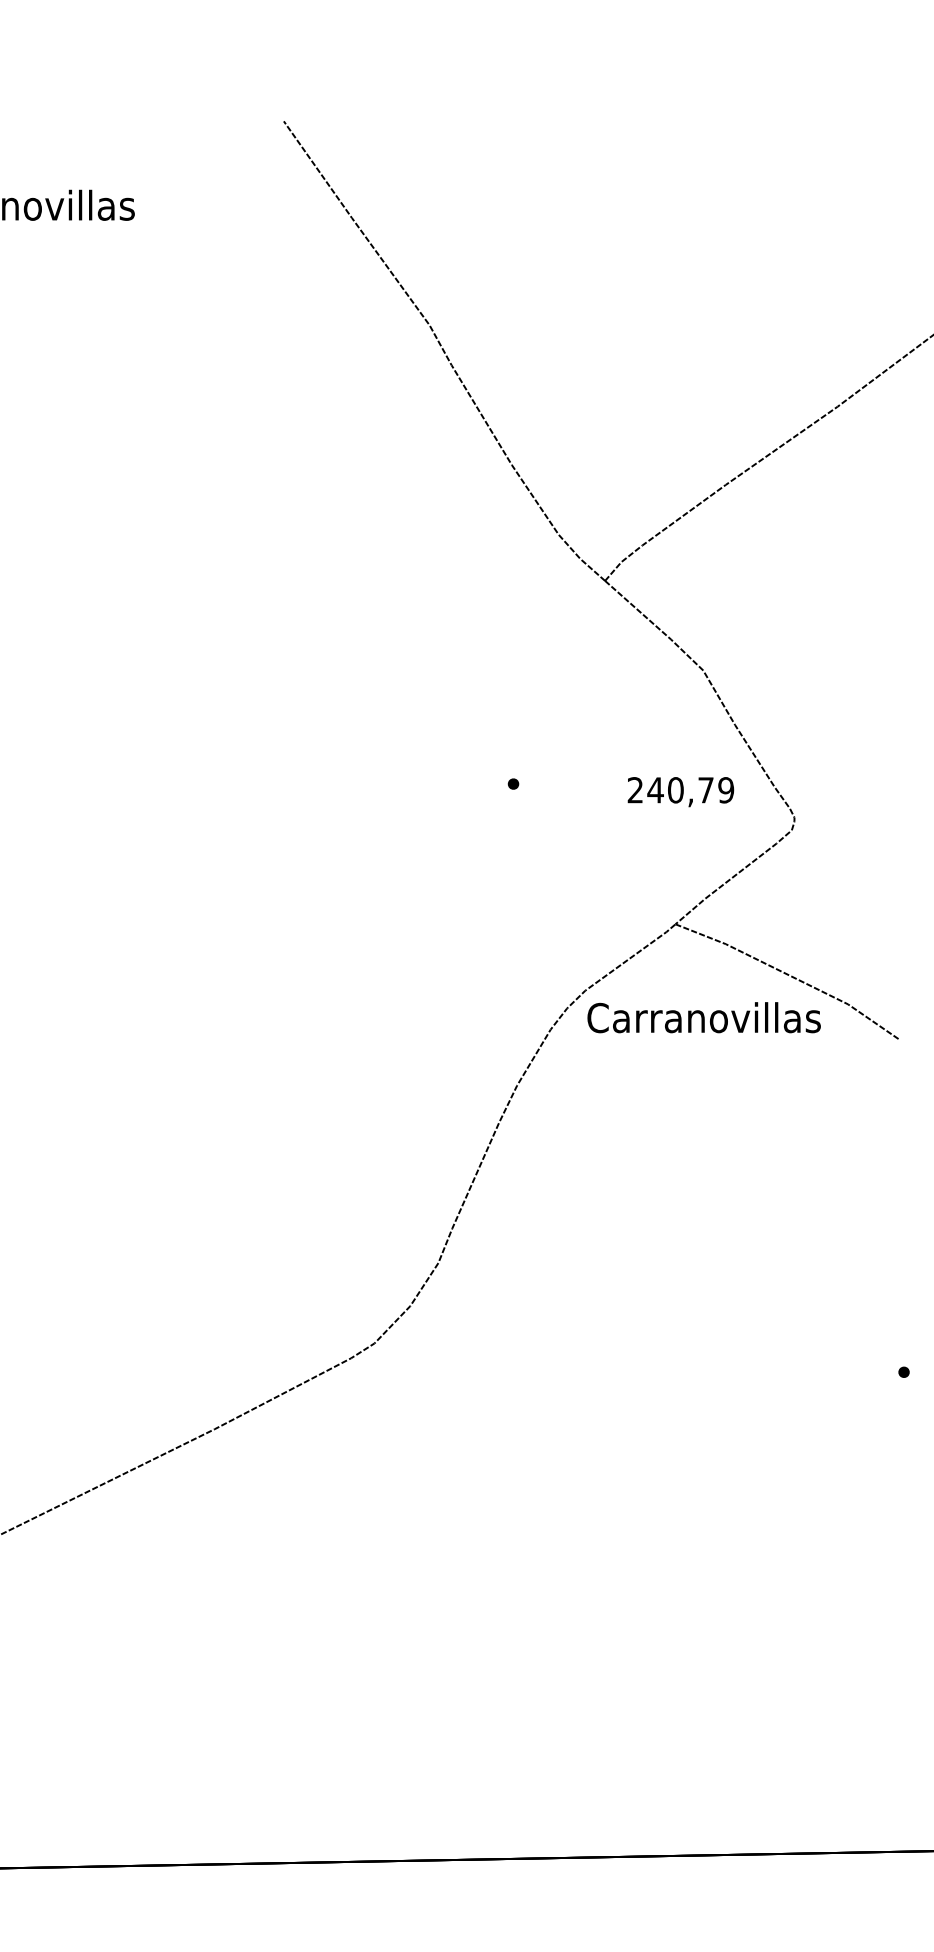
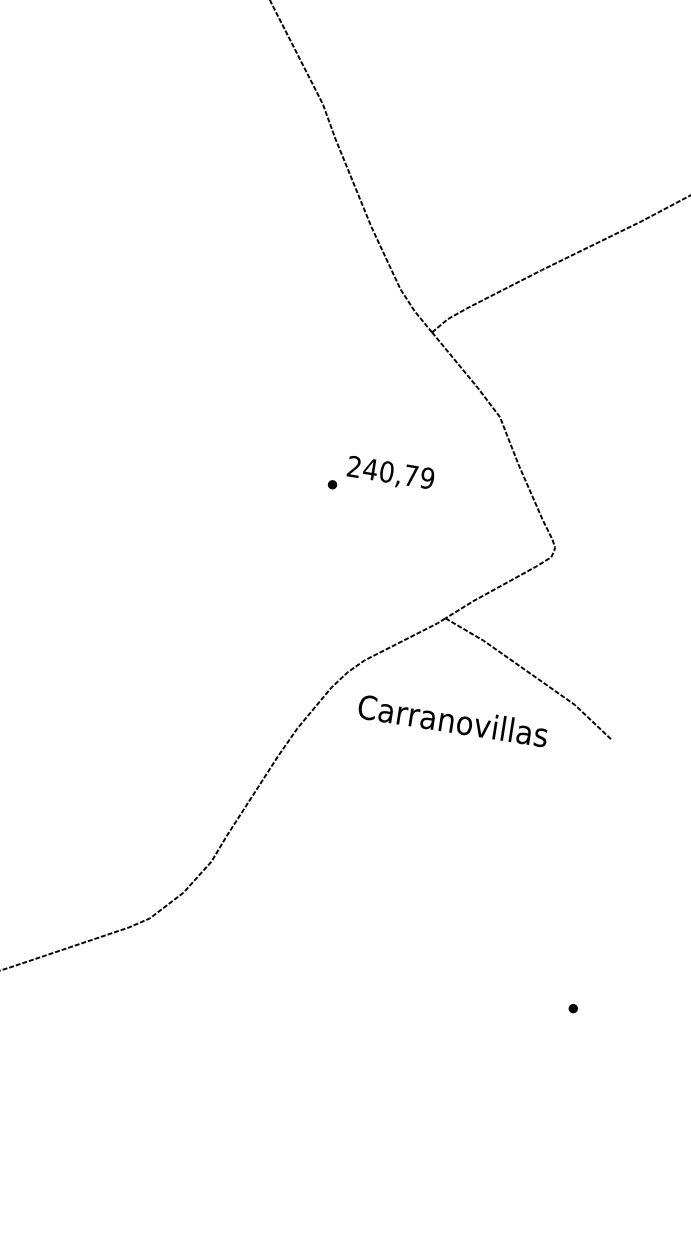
text: (680, 792) -> (390, 474), moved
text: (703, 1017) -> (452, 720), moved

